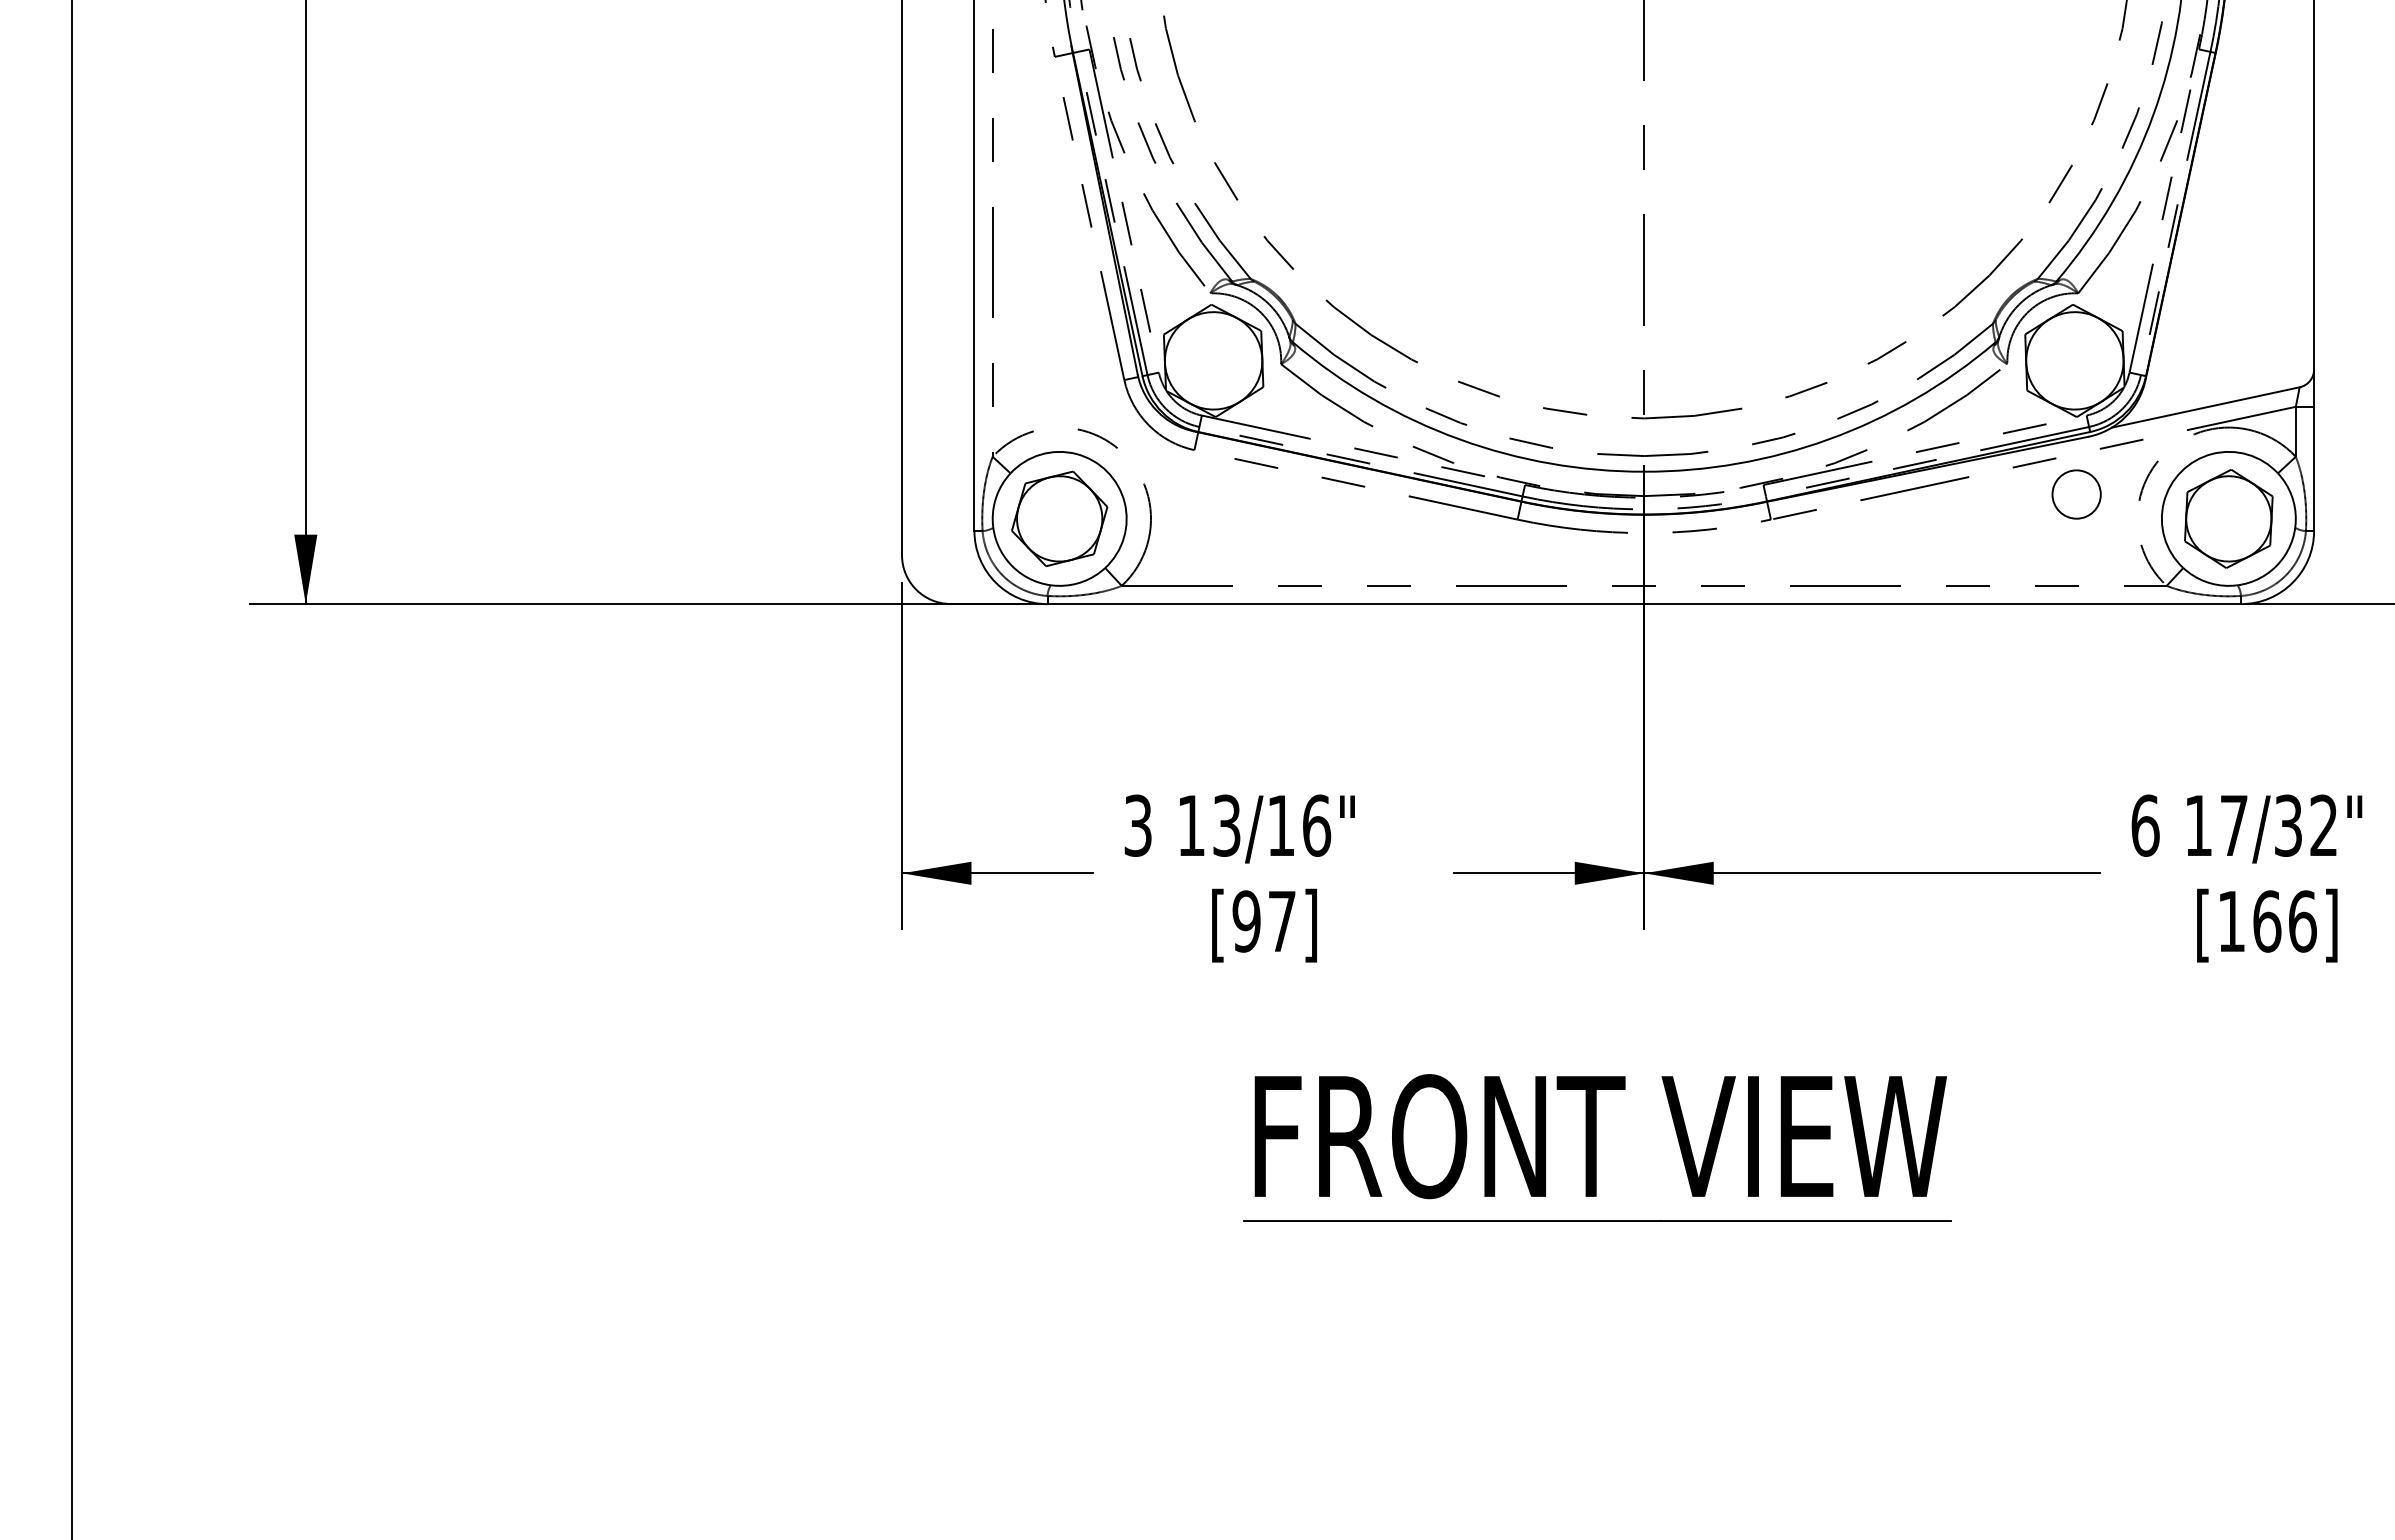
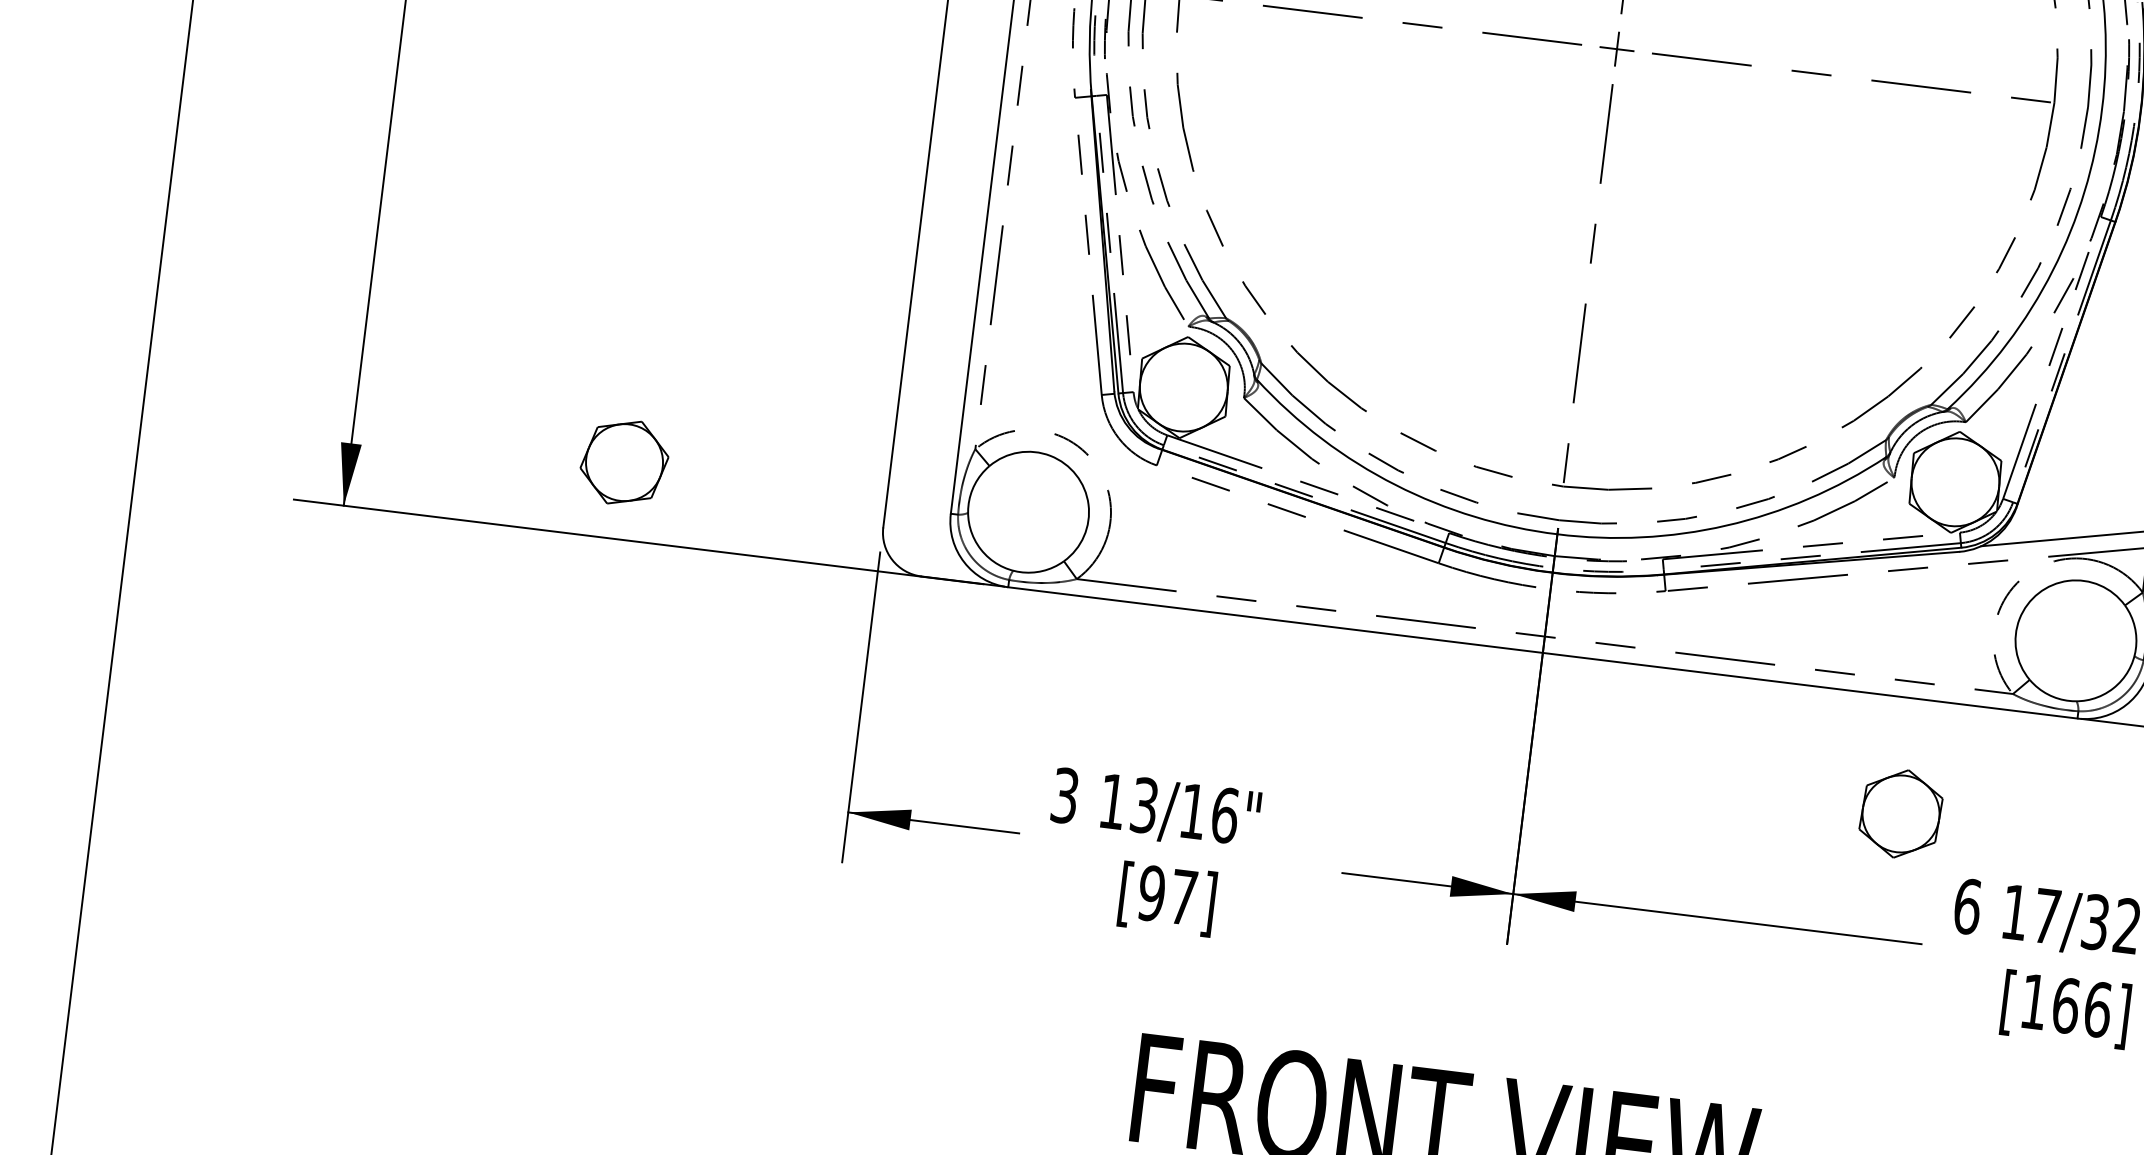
circle: (2076, 494) -> (1942, 602), removed
part: (1059, 518) -> (624, 462), moved
part: (2228, 518) -> (1900, 813), moved

